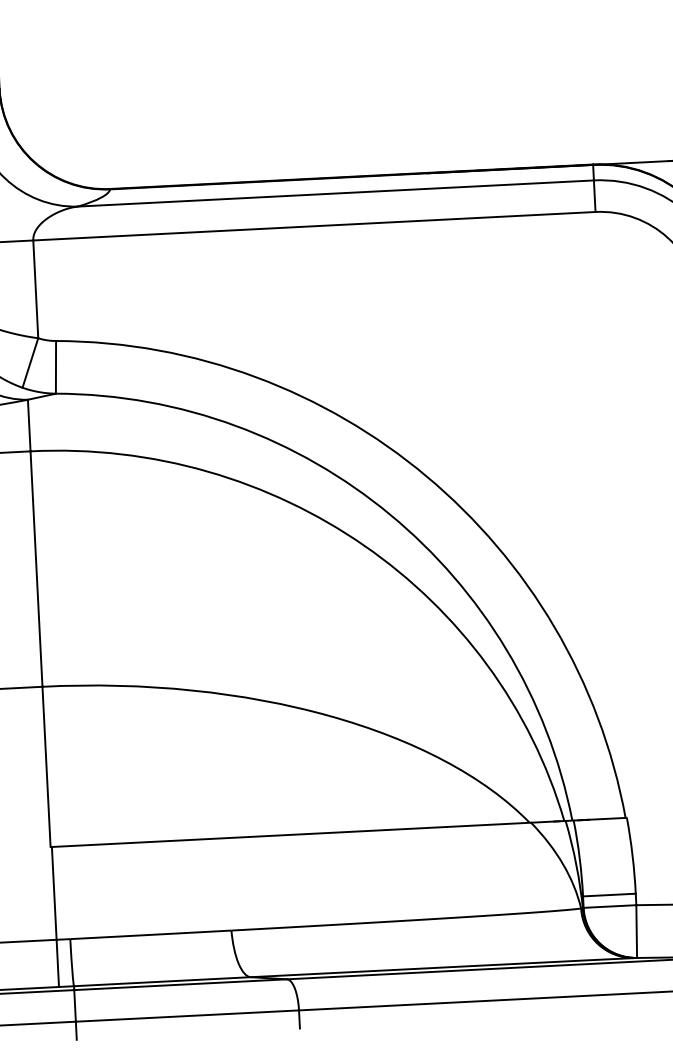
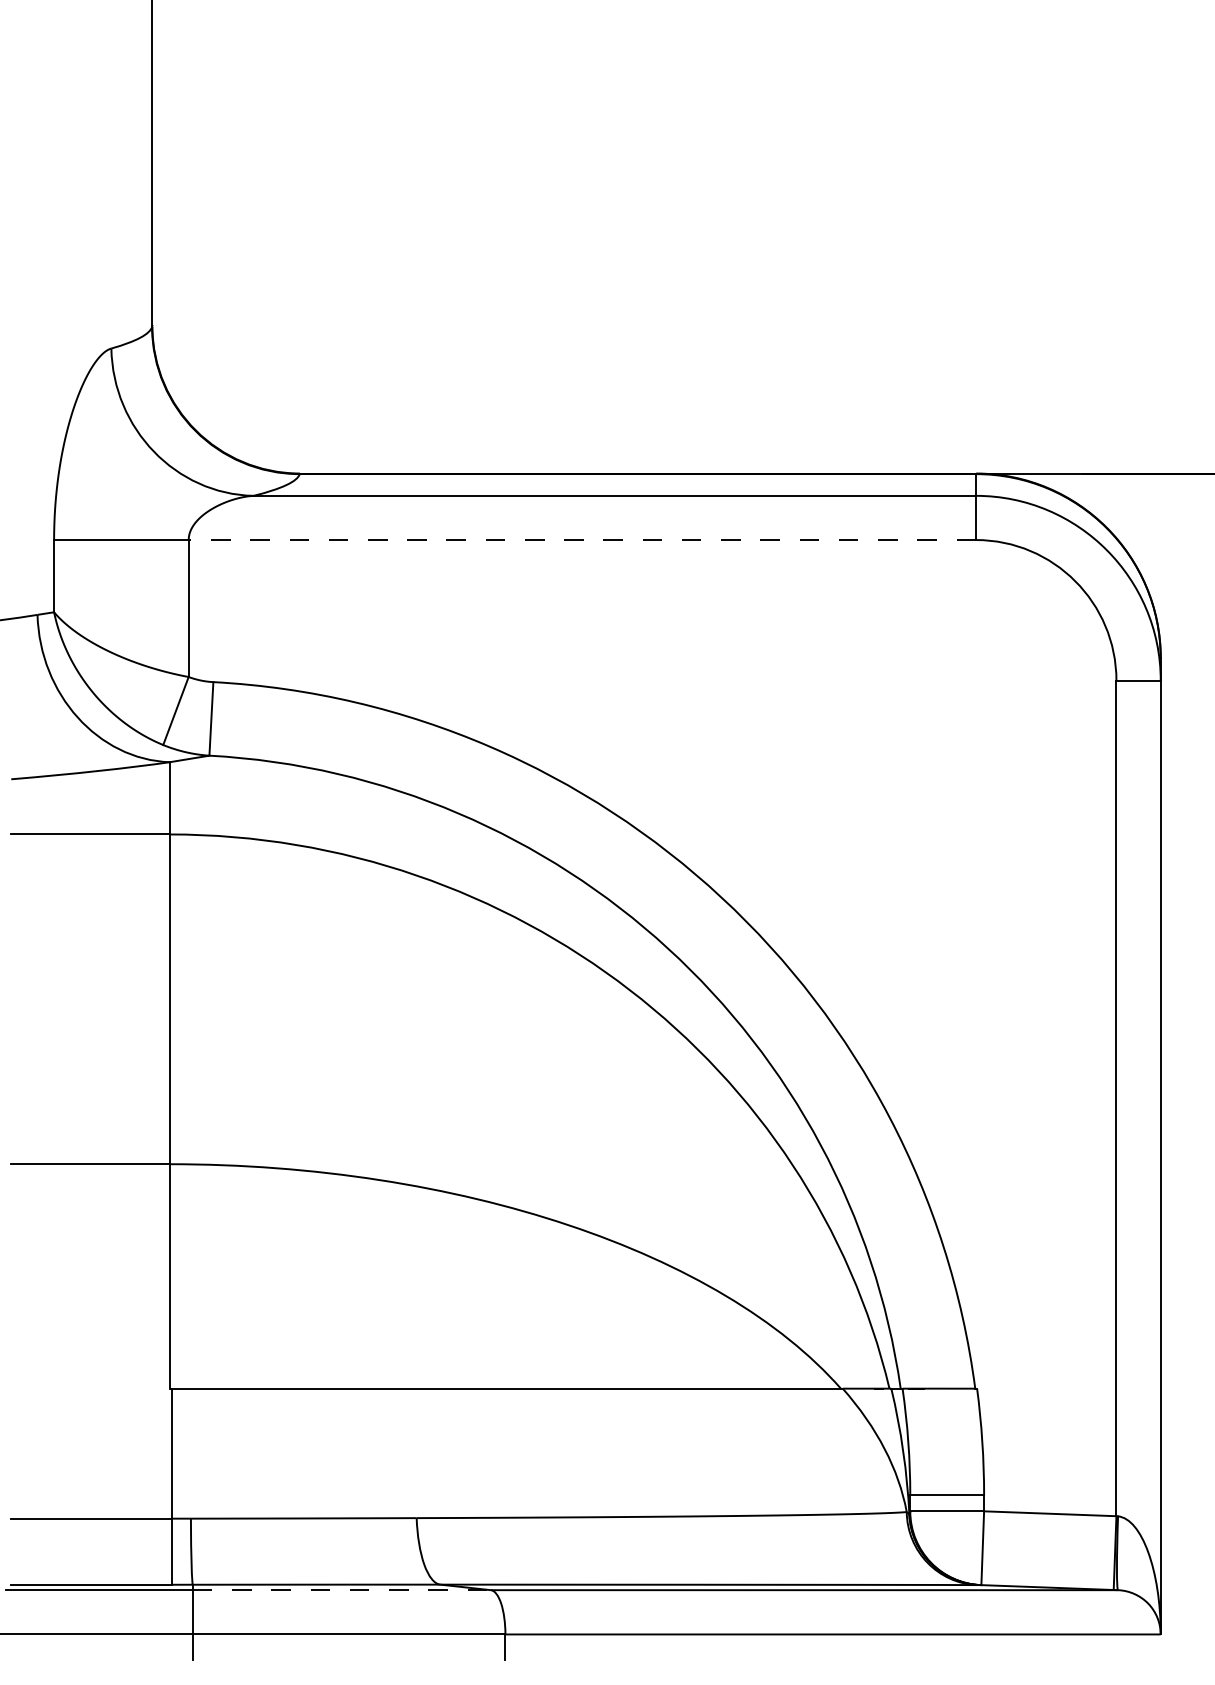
line: (314, 226) -> (582, 540), solid -> dashed
line: (181, 984) -> (342, 1590), solid -> dashed

